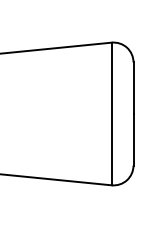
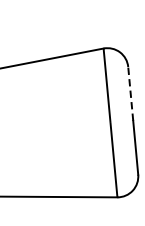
line: (133, 88) -> (130, 94), solid -> dashed

